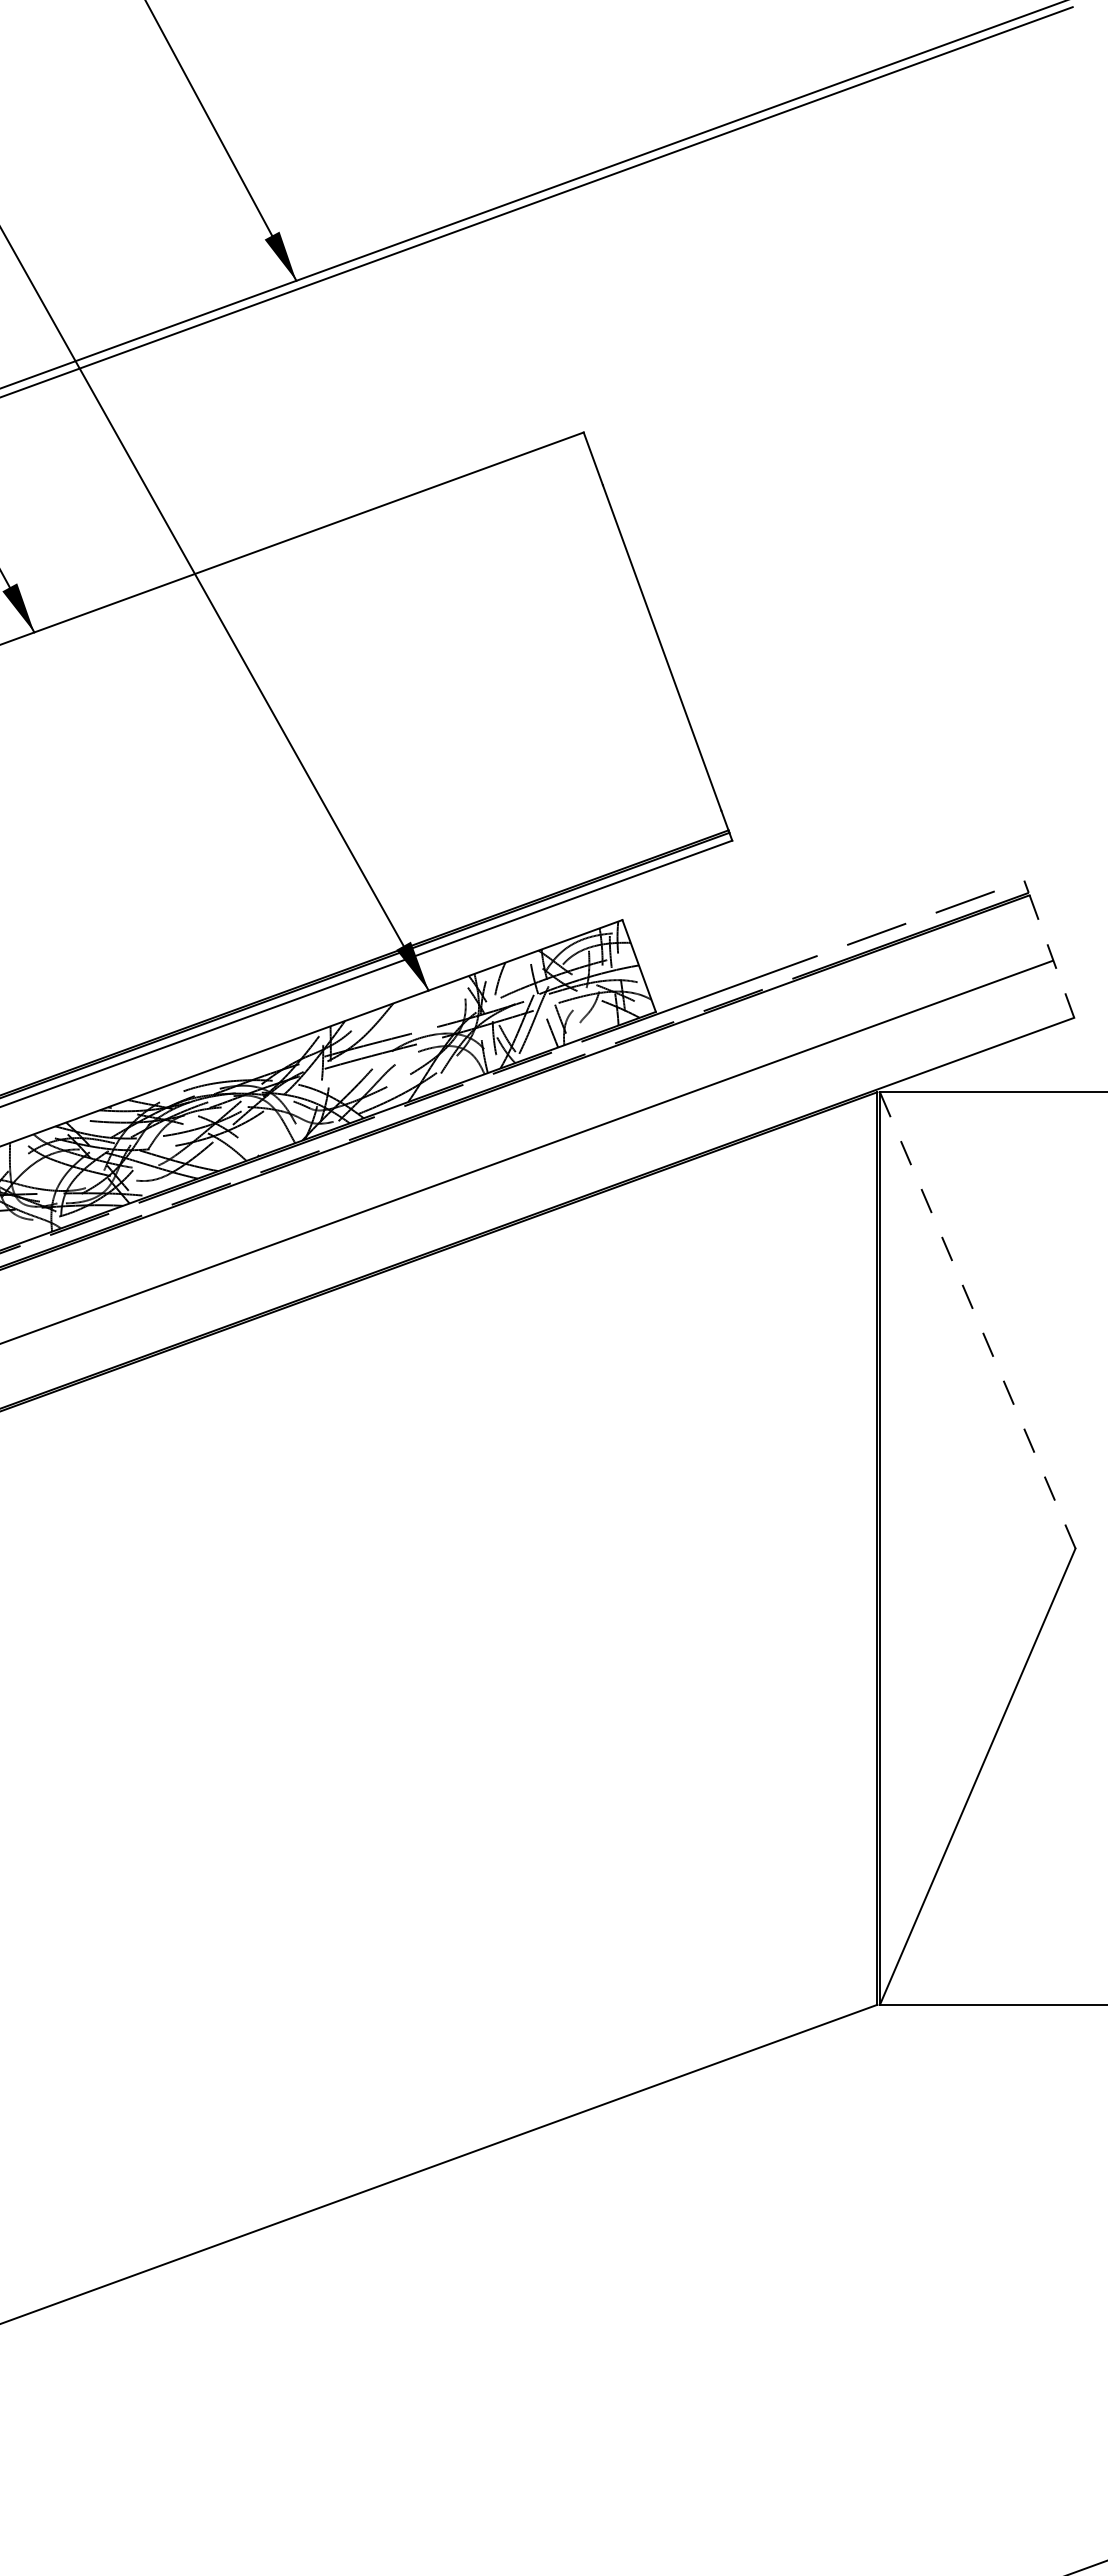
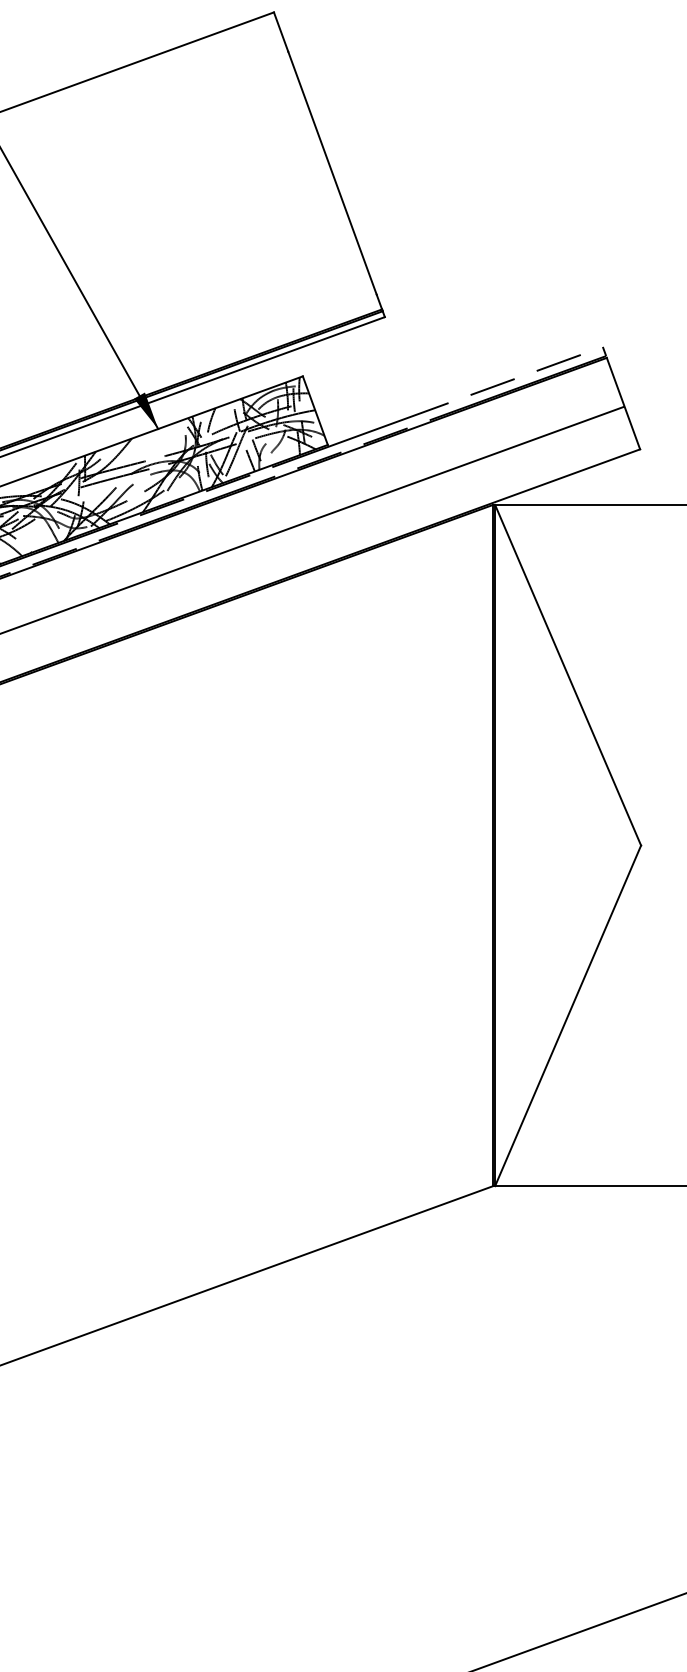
line: (1051, 956) -> (623, 403), dashed -> solid
line: (977, 1319) -> (567, 674), dashed -> solid

